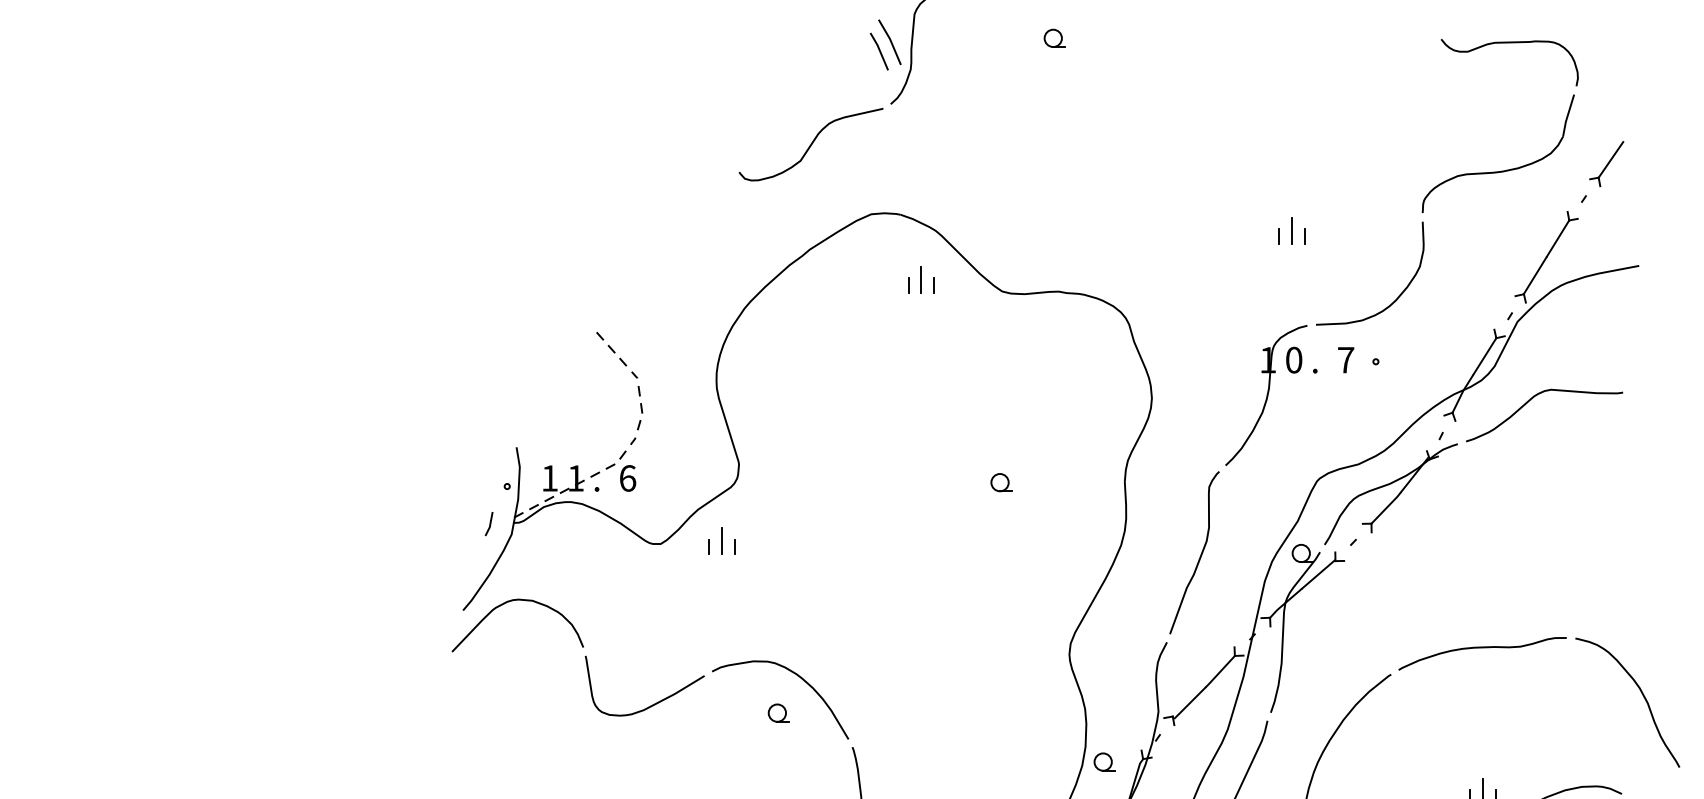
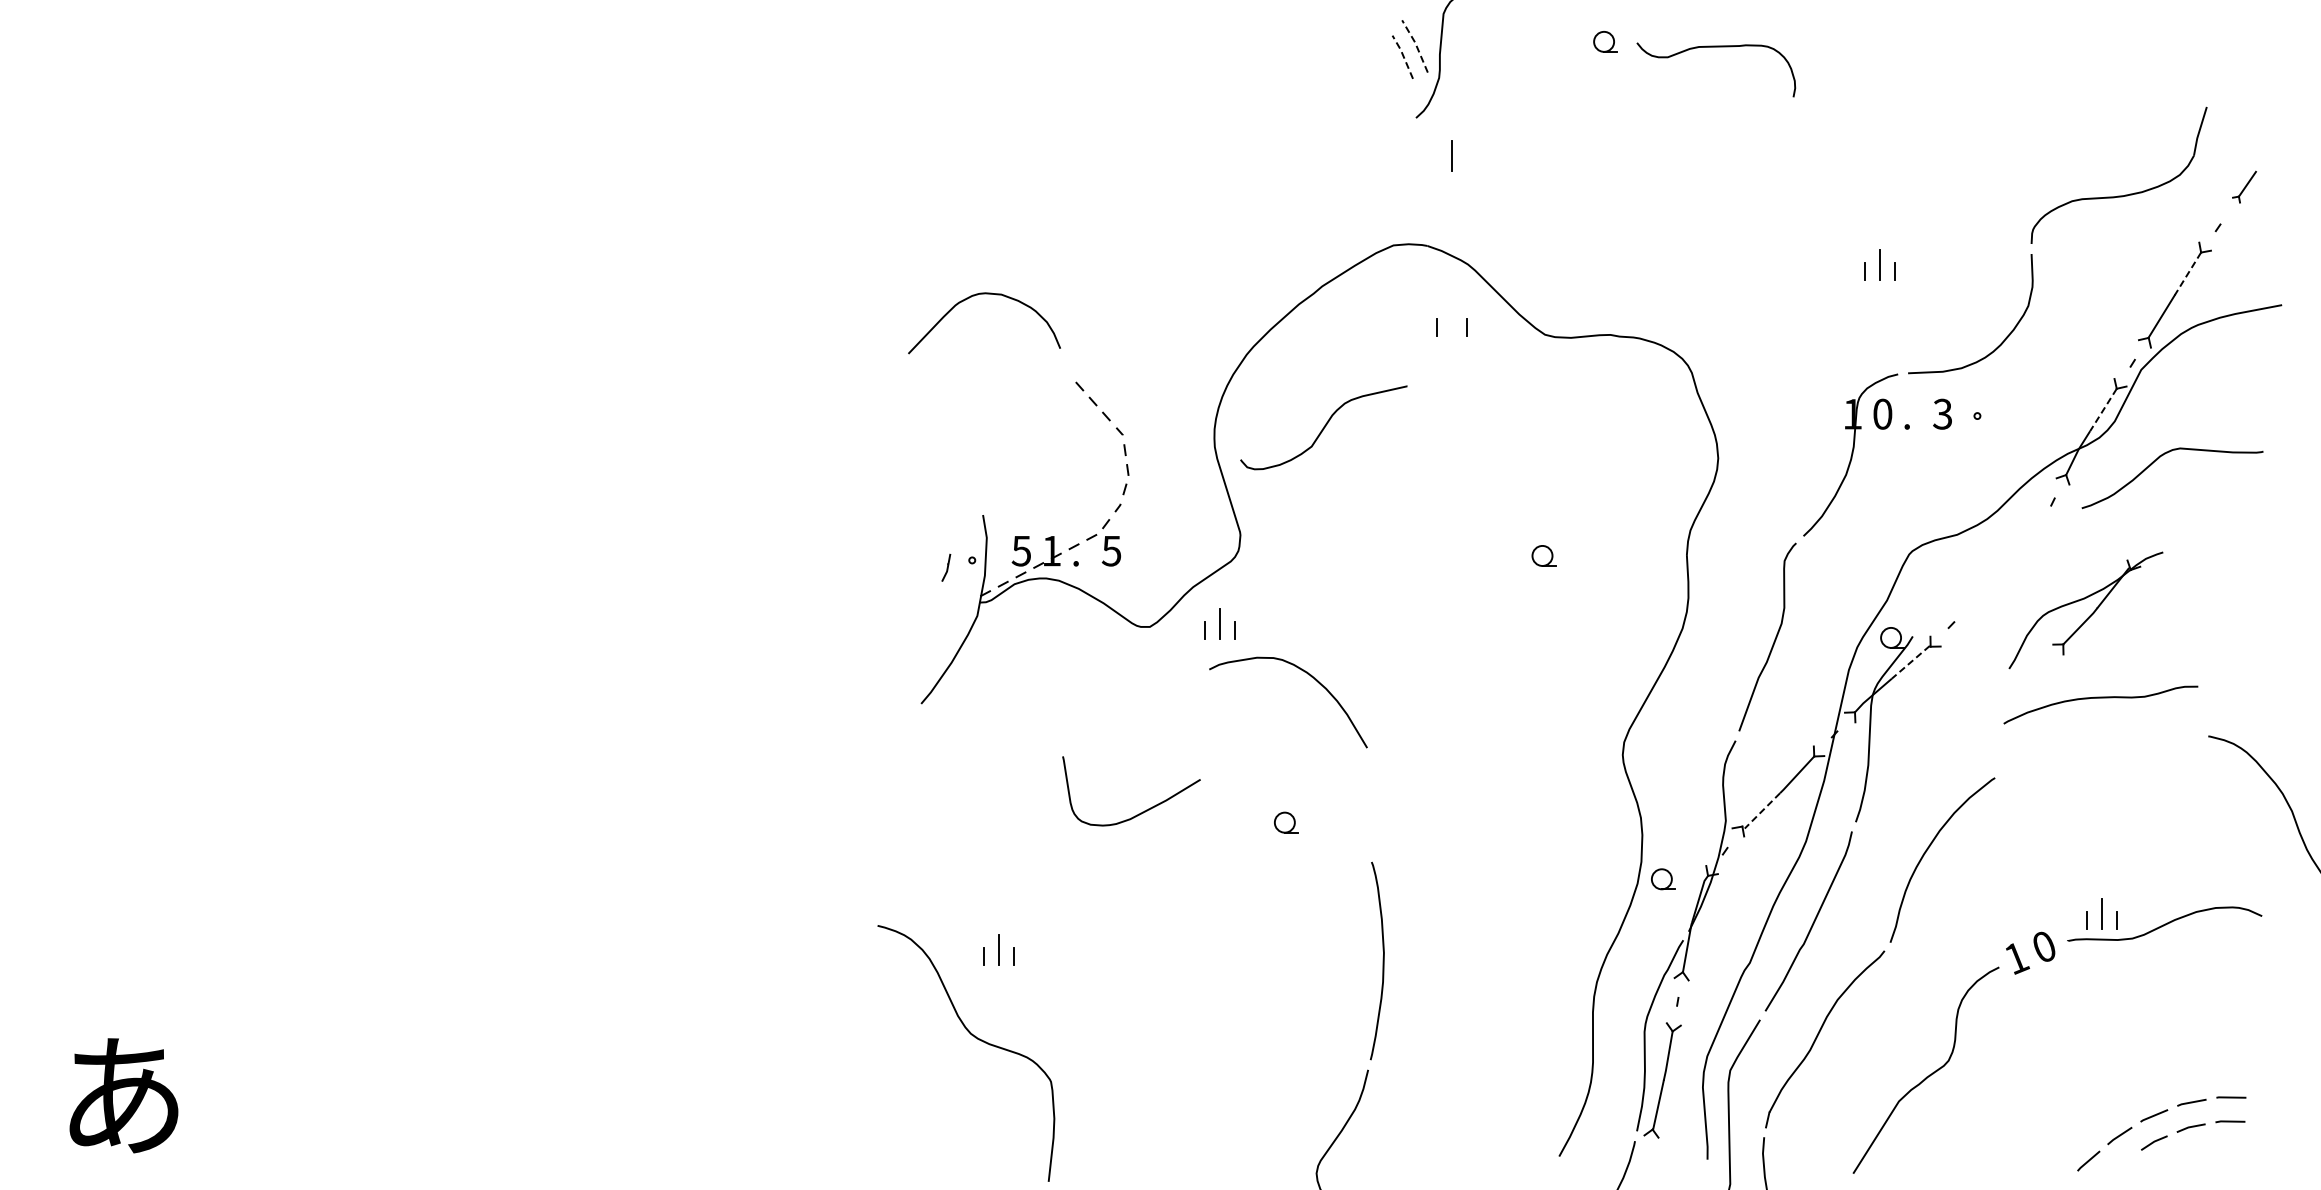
line: (891, 41) -> (1416, 45), solid -> dashed
curve: (1509, 43) -> (1716, 47), moved
line: (879, 51) -> (1403, 56), solid -> dashed
curve: (810, 144) -> (1323, 427), moved
part: (1606, 163) -> (2244, 186), size x0.6
line: (1558, 238) -> (2188, 273), solid -> dashed
line: (921, 279) -> (1451, 155), moved
line: (1484, 356) -> (2103, 410), solid -> dashed
text: (1345, 359) -> (1942, 413), 7 -> 3
text: (627, 477) -> (1111, 550), 6 -> 5
text: (548, 478) -> (1020, 551), 1 -> 5
part: (1394, 497) -> (2090, 614), moved
part: (489, 523) -> (946, 567), moved
line: (1318, 574) -> (1910, 662), solid -> dashed
curve: (509, 602) -> (974, 296), moved
curve: (1482, 648) -> (2100, 698), moved
curve: (796, 675) -> (1307, 674), moved
line: (1190, 703) -> (1762, 811), solid -> dashed

